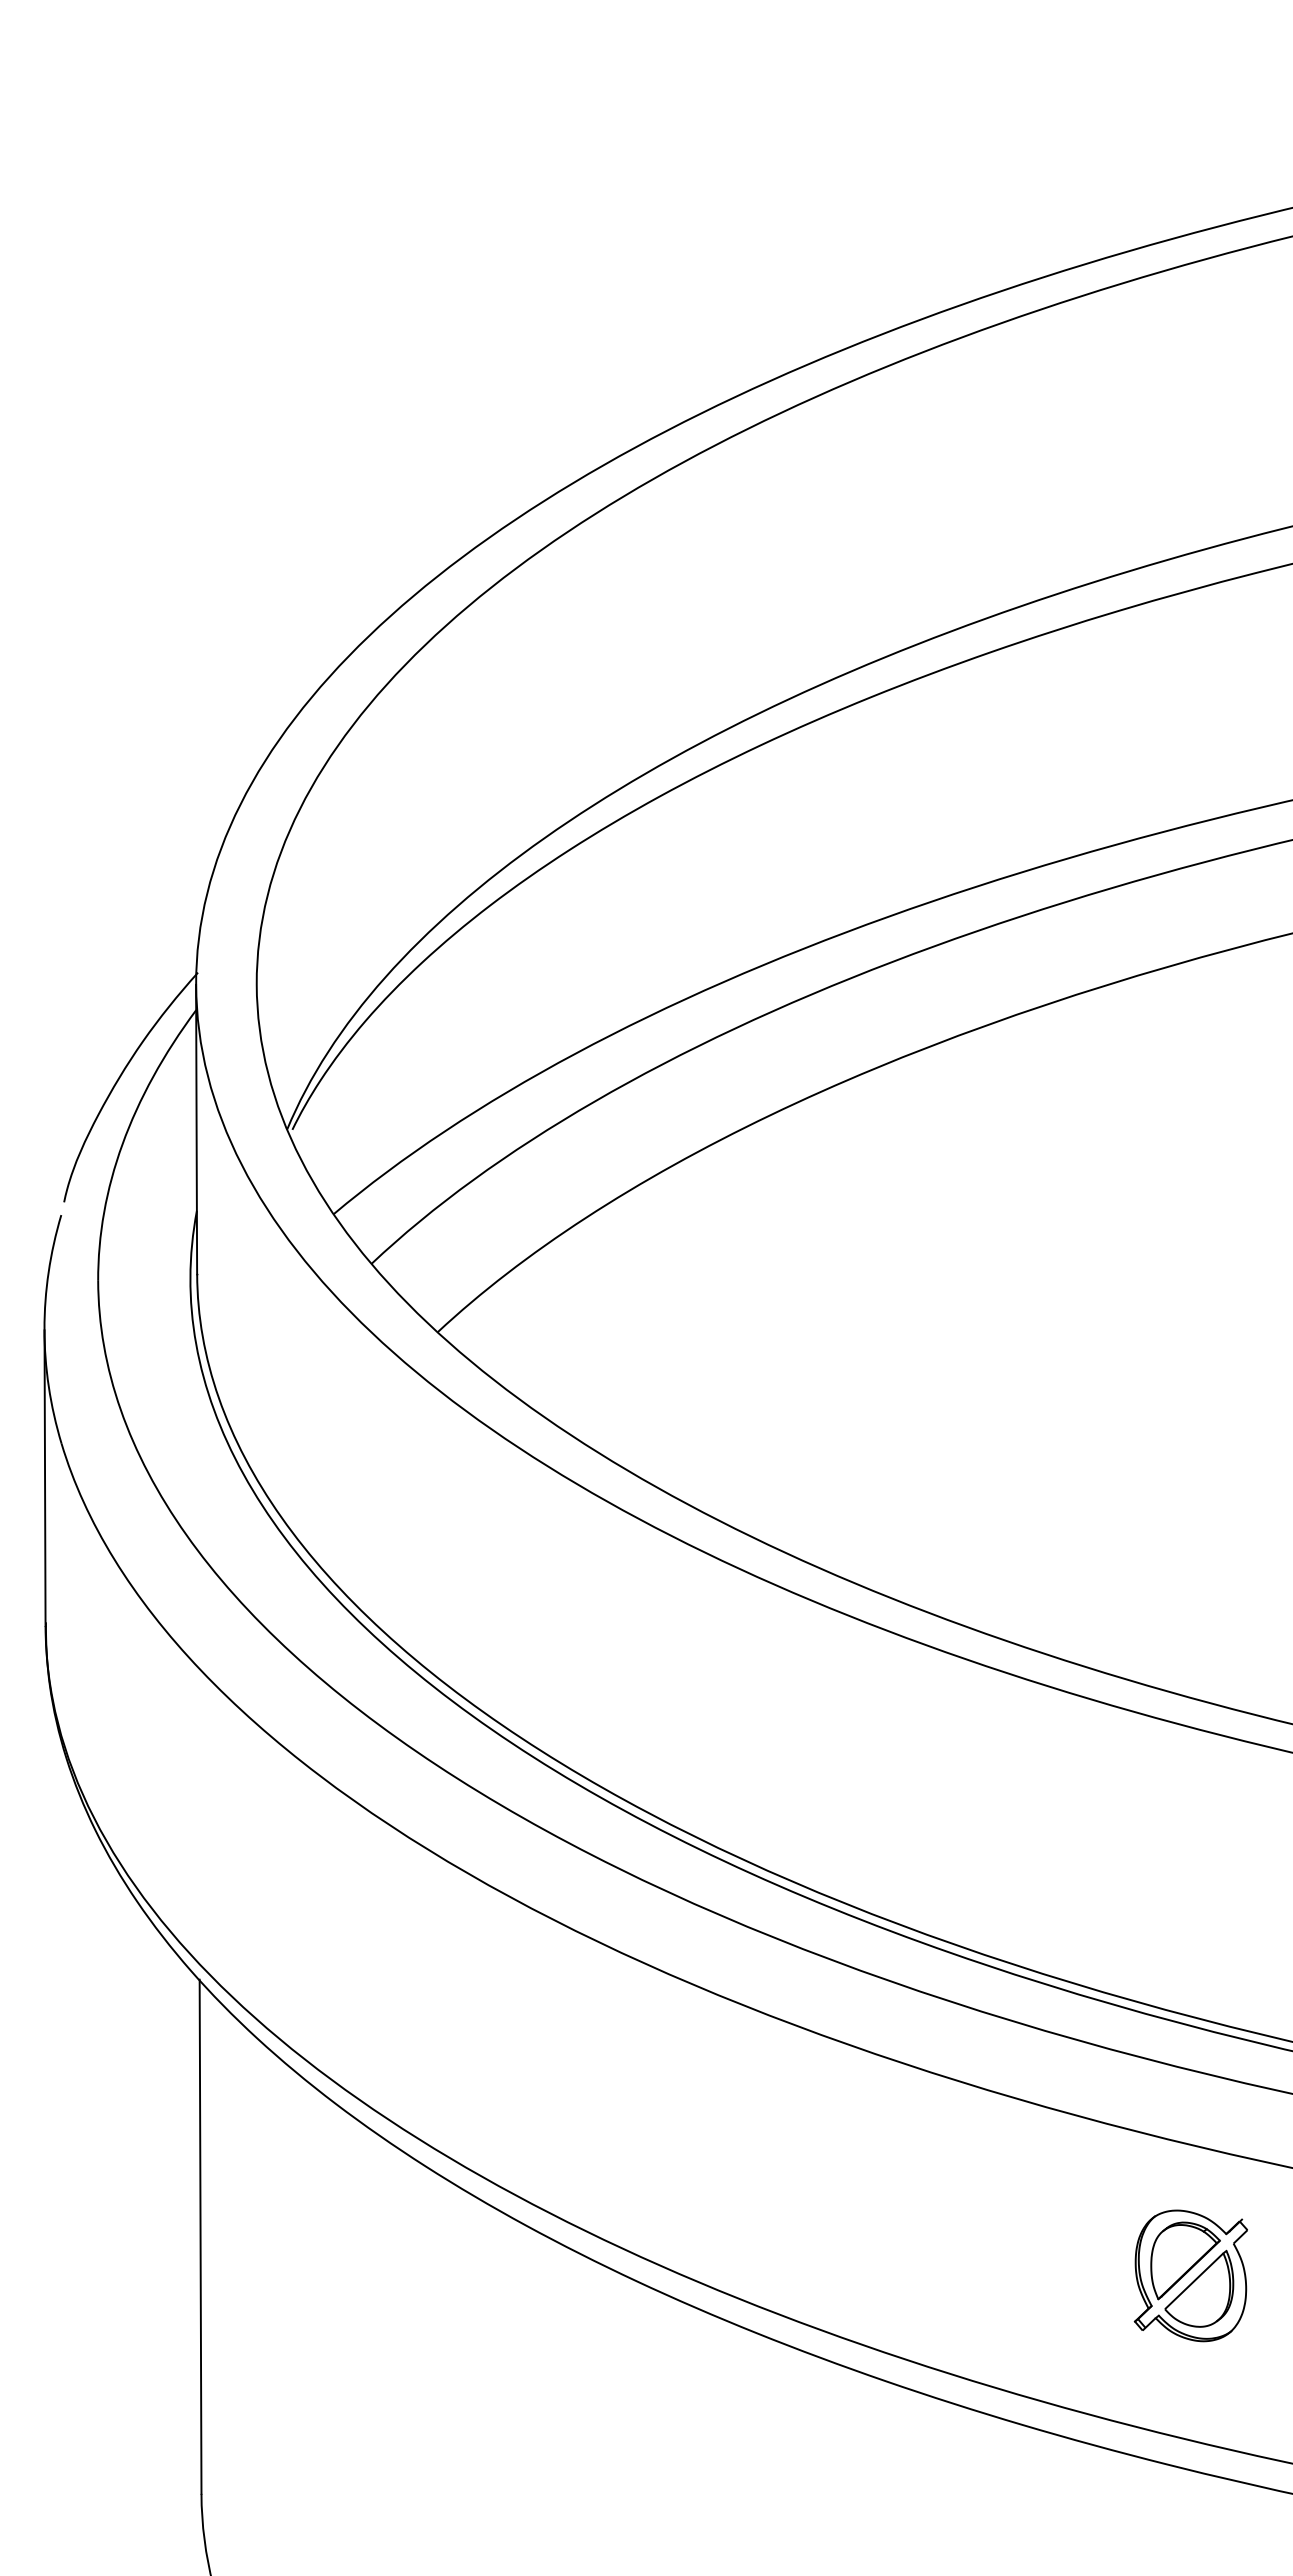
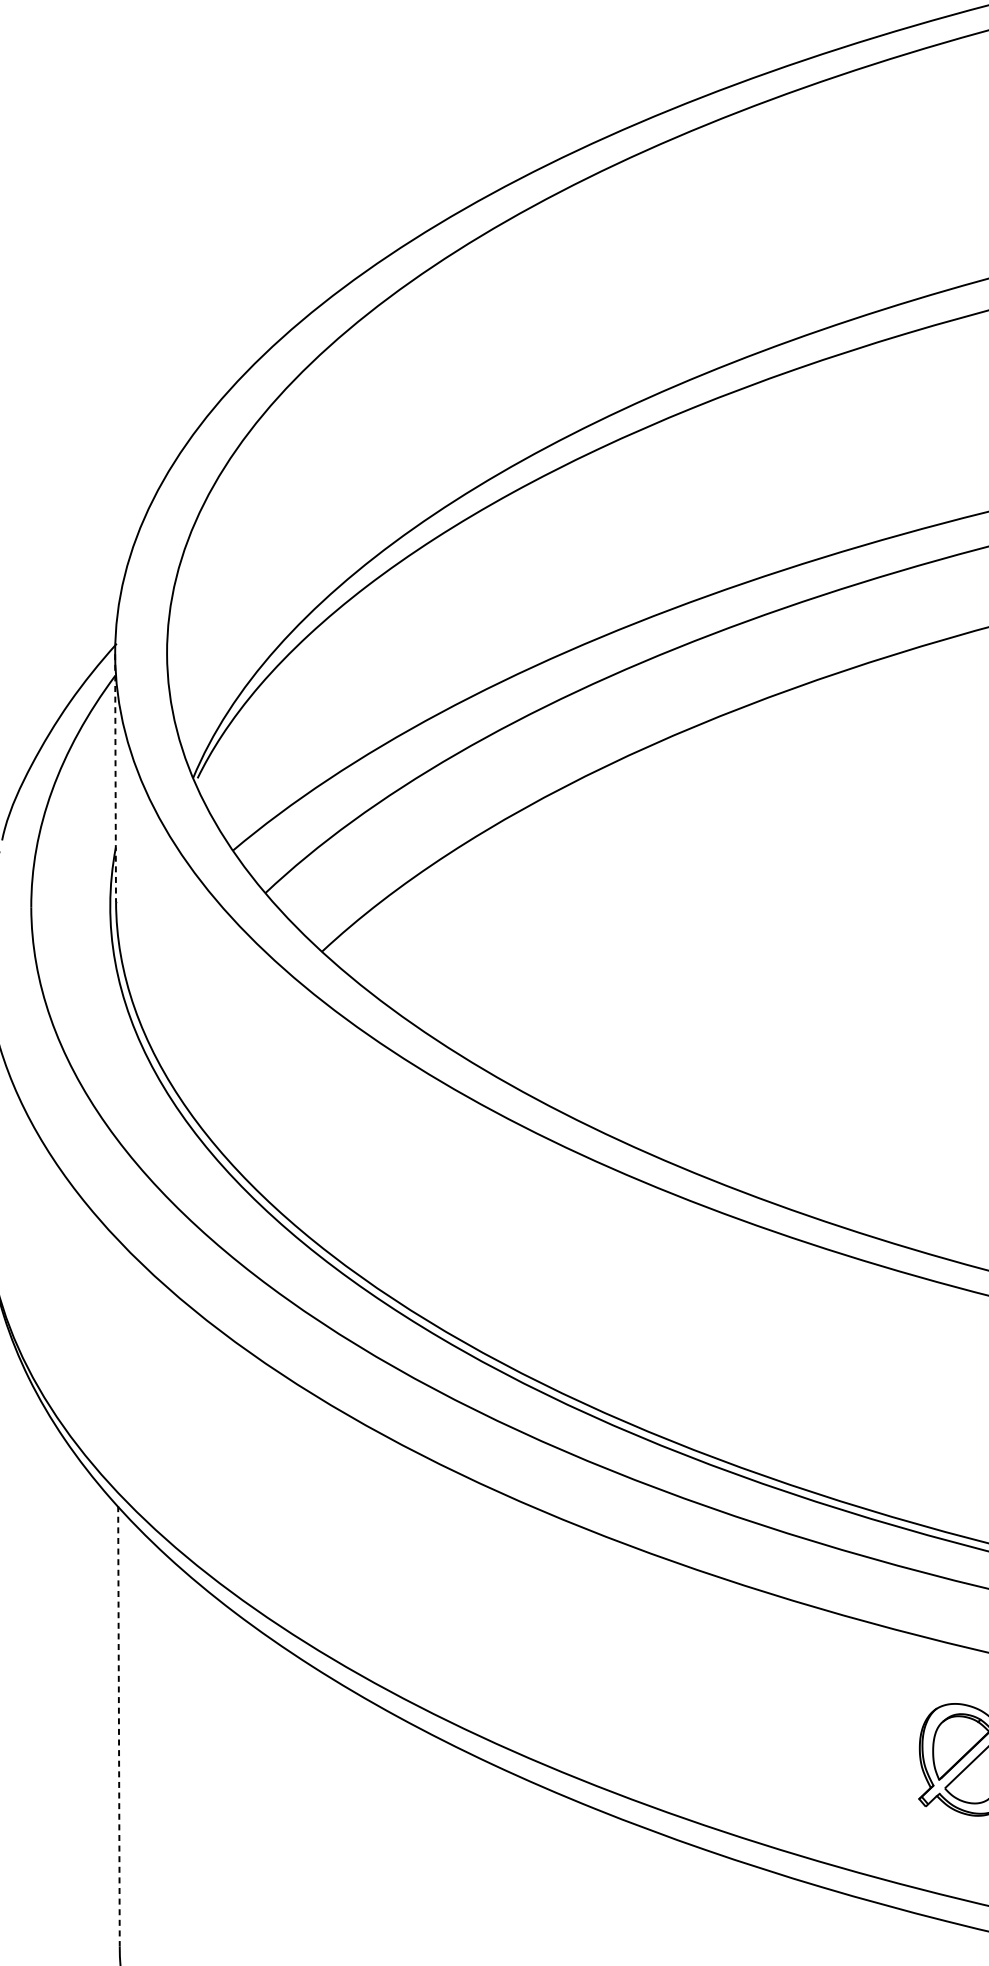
line: (196, 1129) -> (115, 778), solid -> dashed
line: (200, 2237) -> (118, 1726), solid -> dashed

